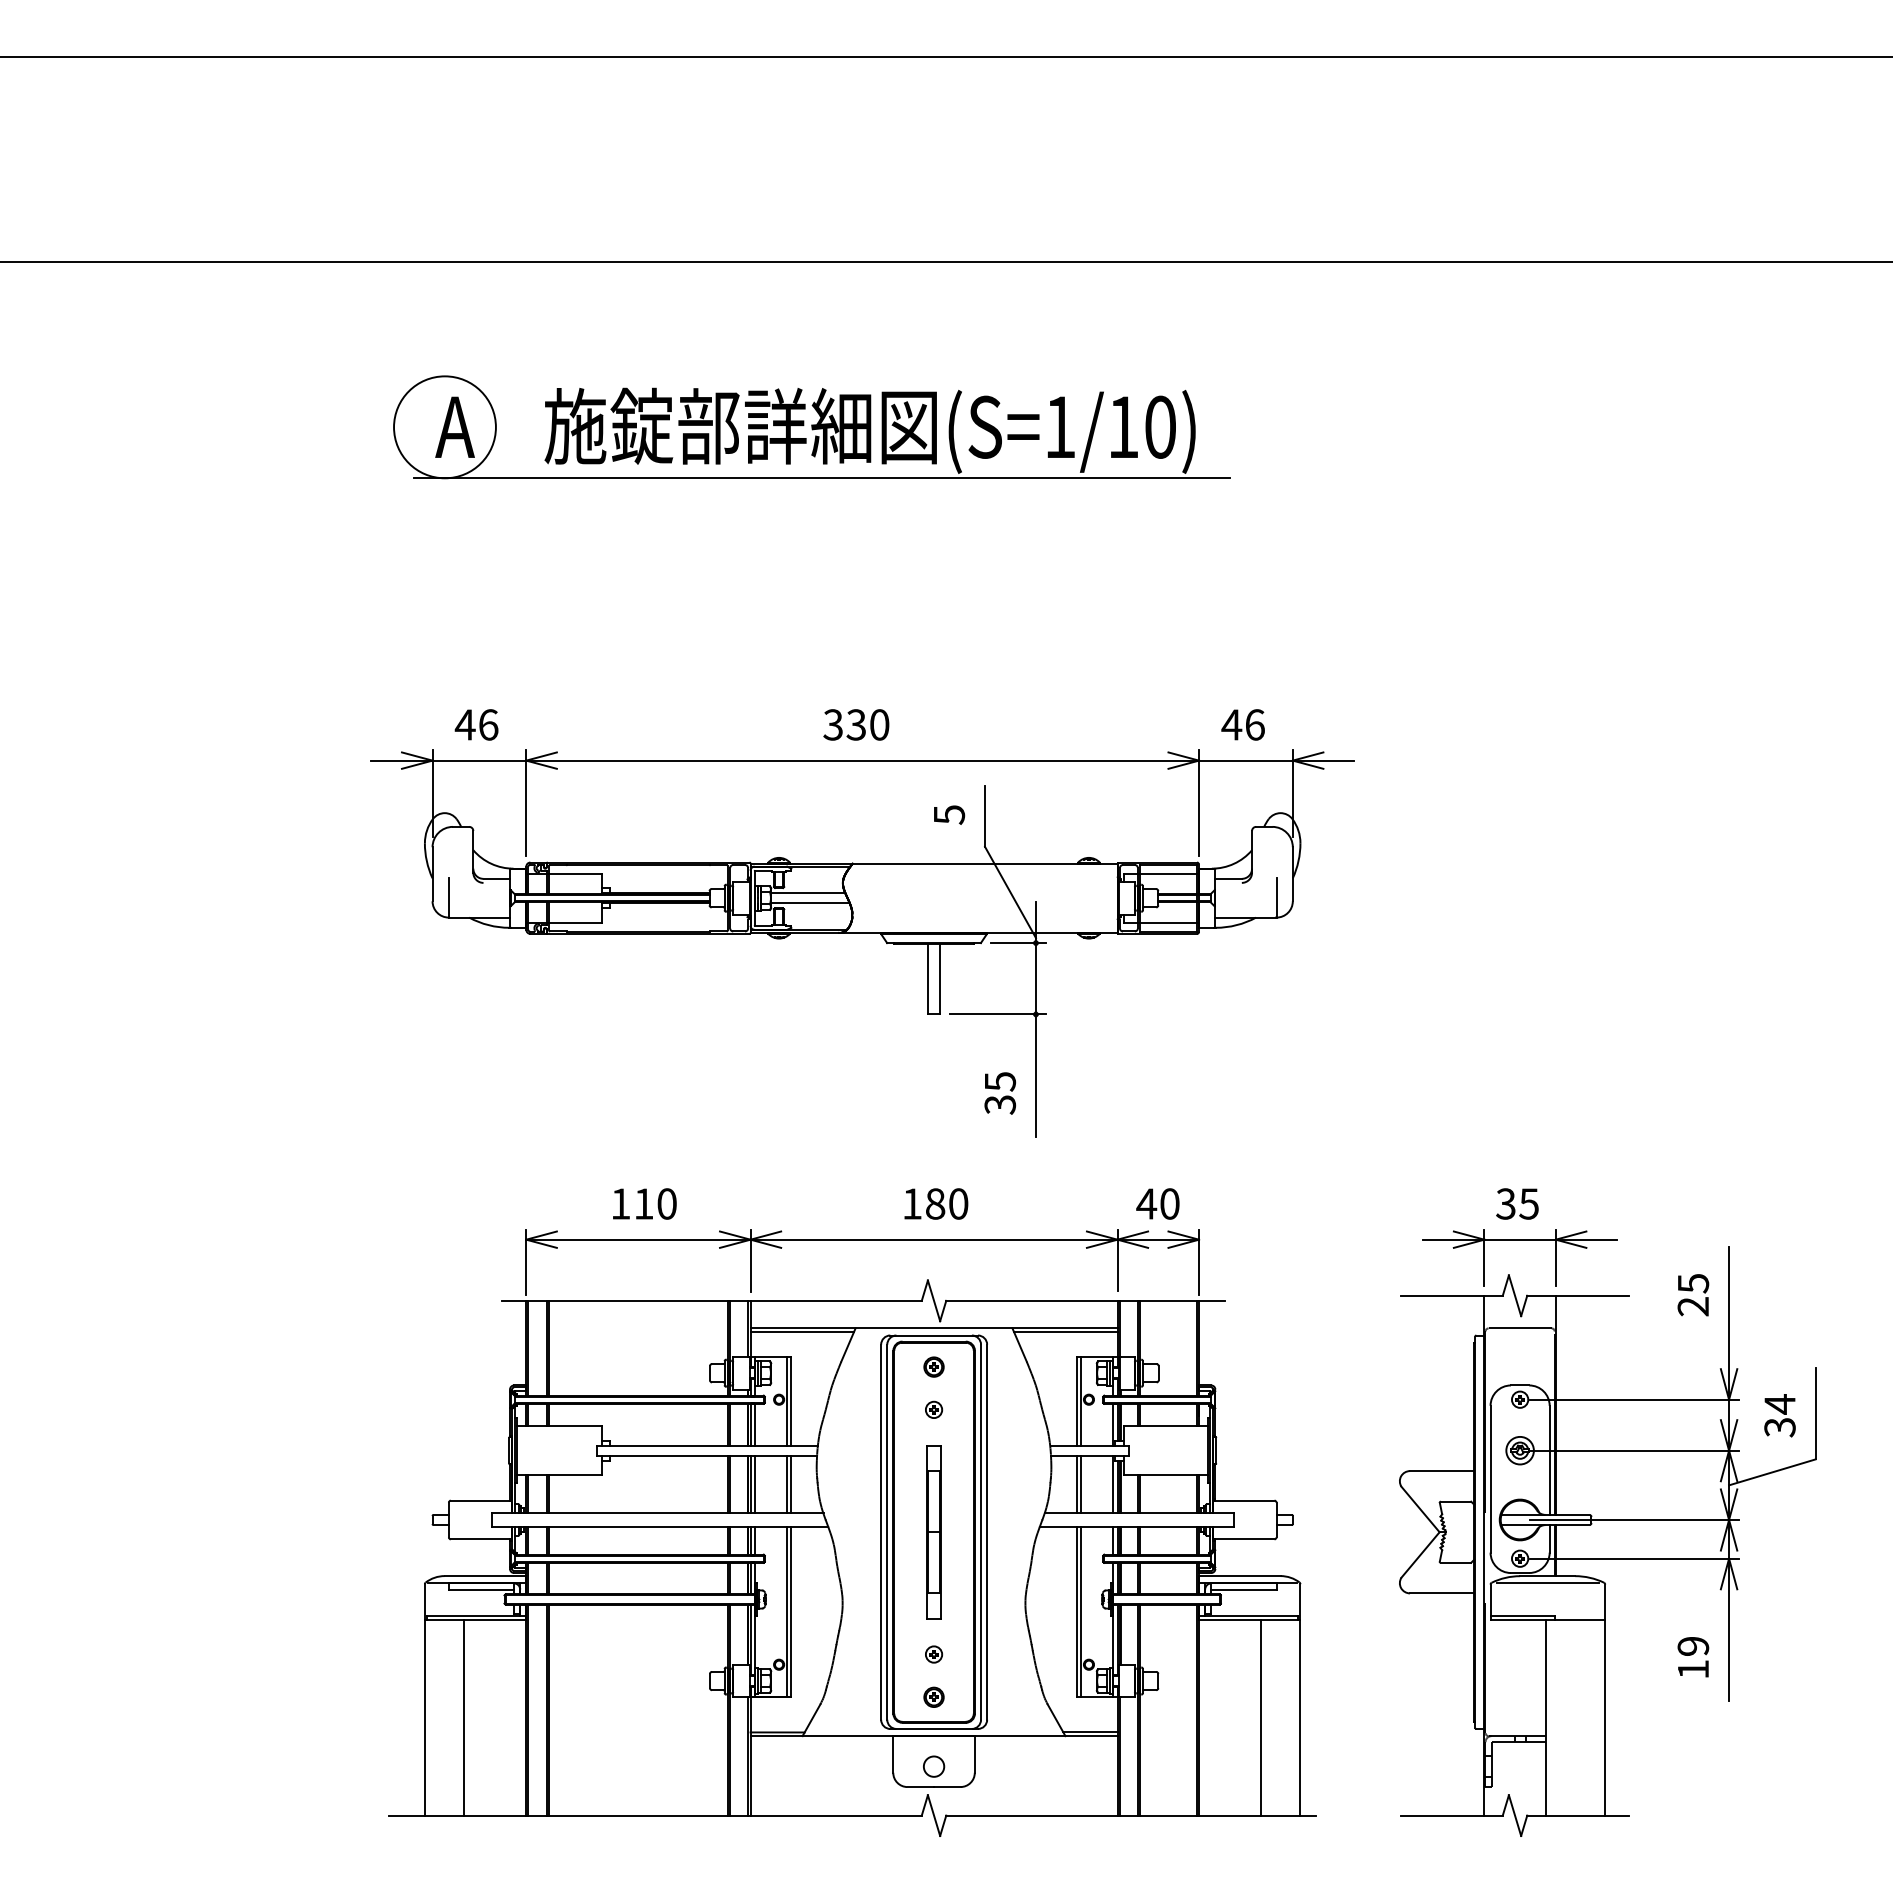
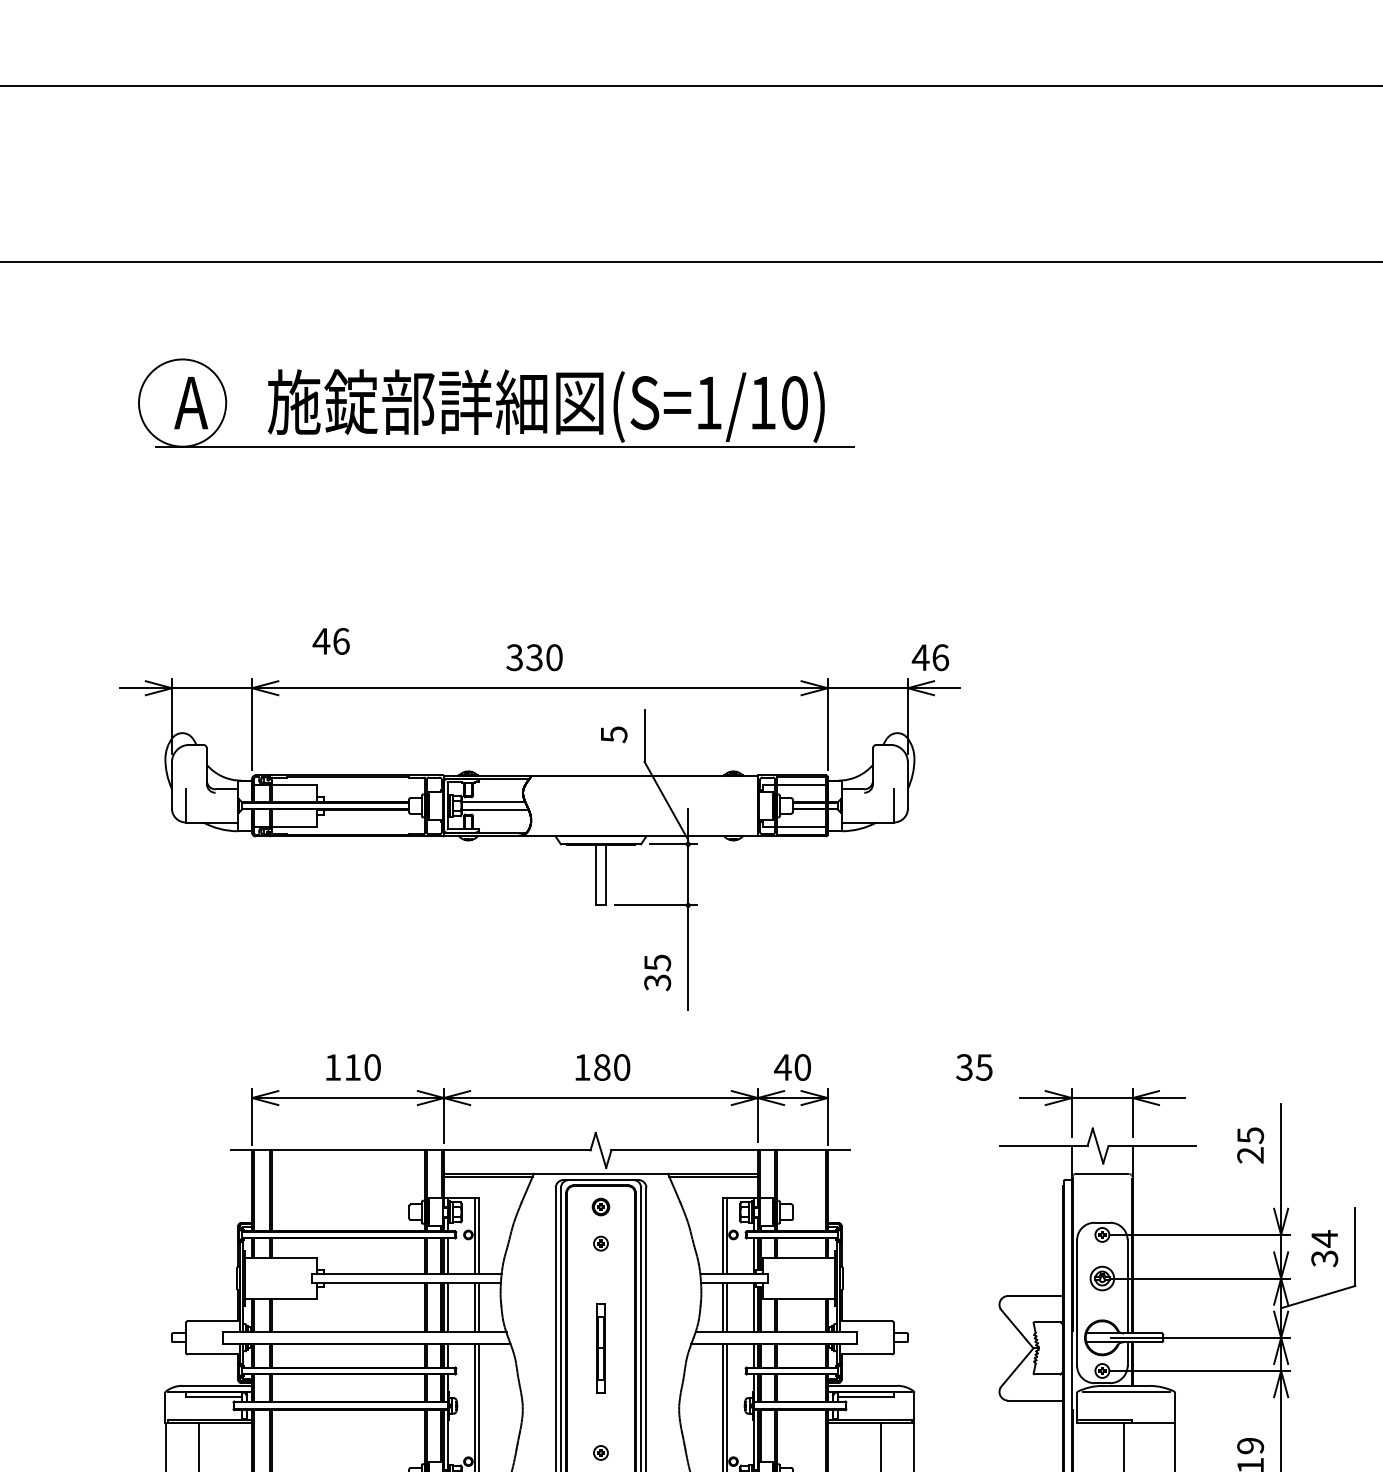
text: (476, 724) -> (331, 641), moved
text: (1242, 724) -> (929, 657), moved
text: (1517, 1203) -> (974, 1067), moved
part: (933, 1532) -> (600, 1348), size x0.6

